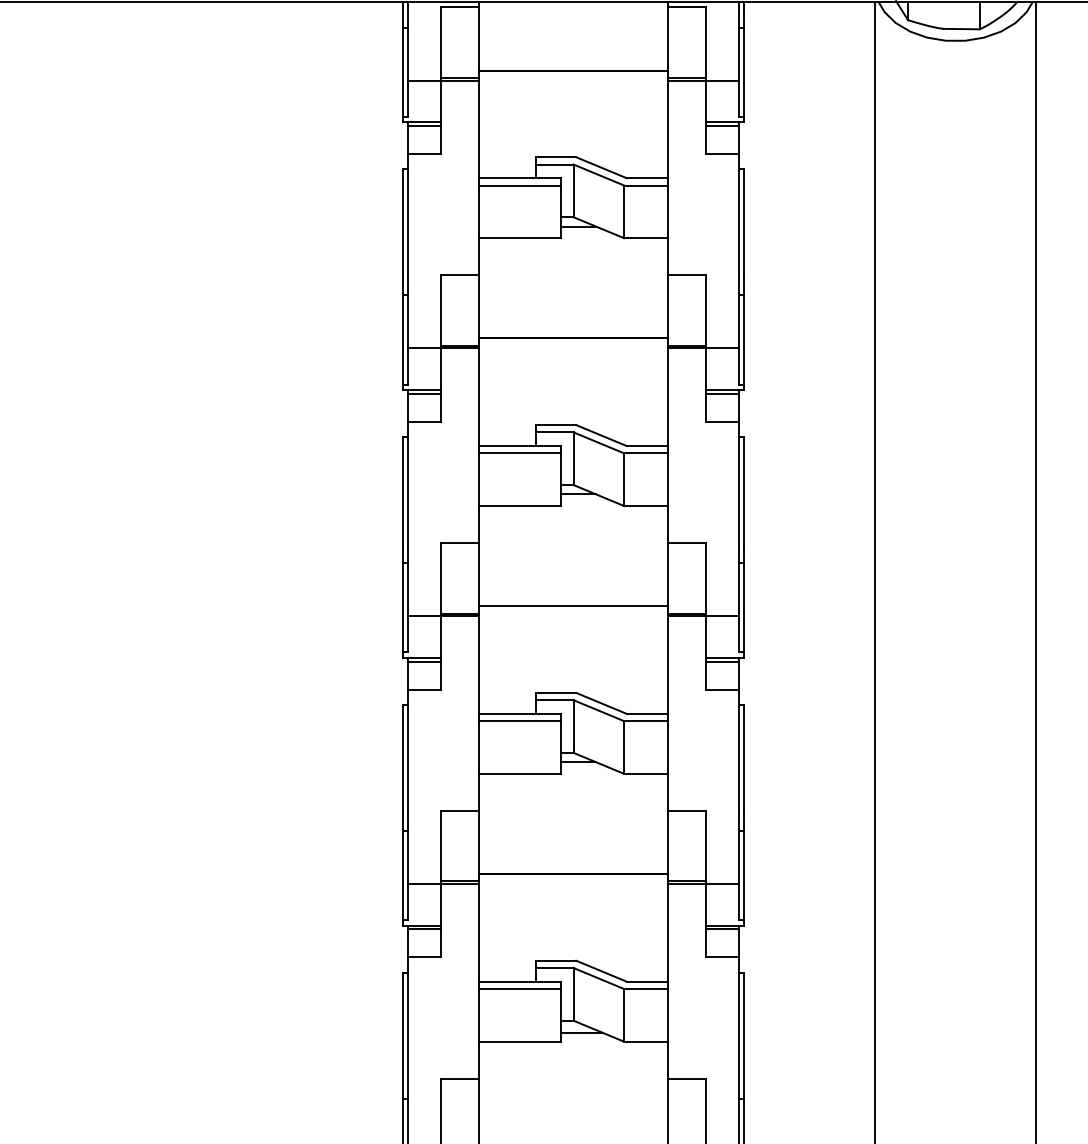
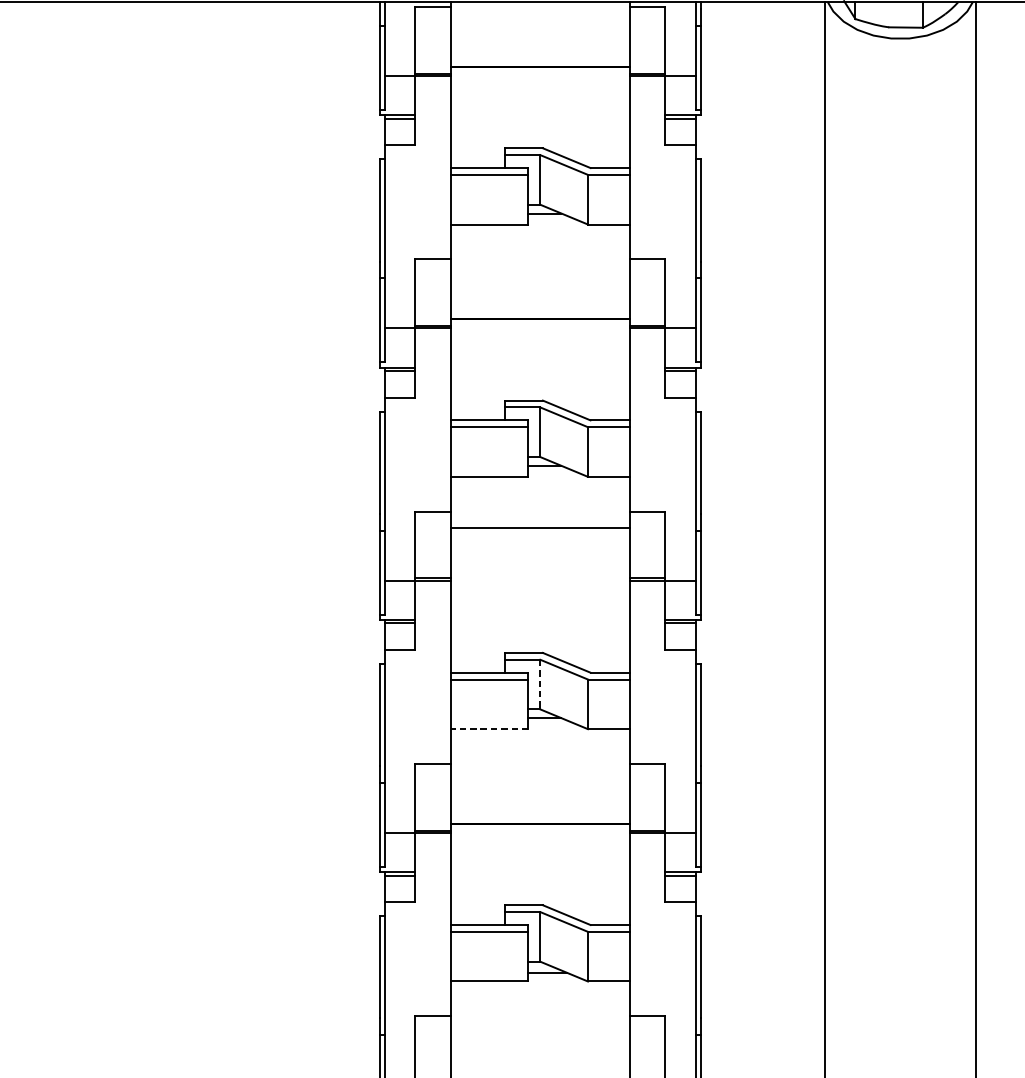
line: (573, 606) -> (540, 528), moved
line: (573, 727) -> (540, 685), solid -> dashed
line: (519, 773) -> (489, 728), solid -> dashed

